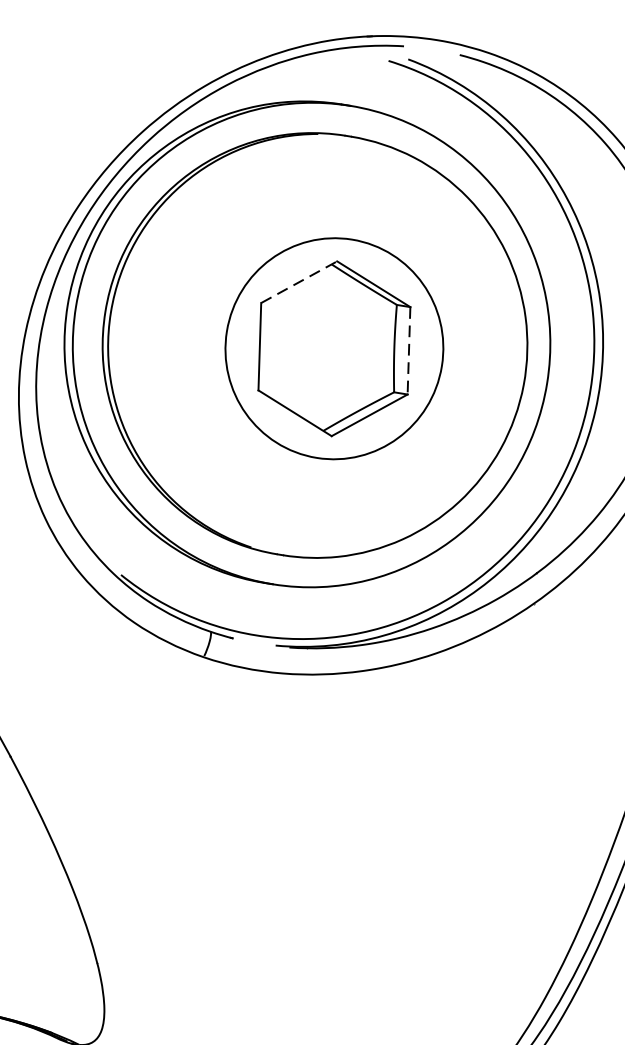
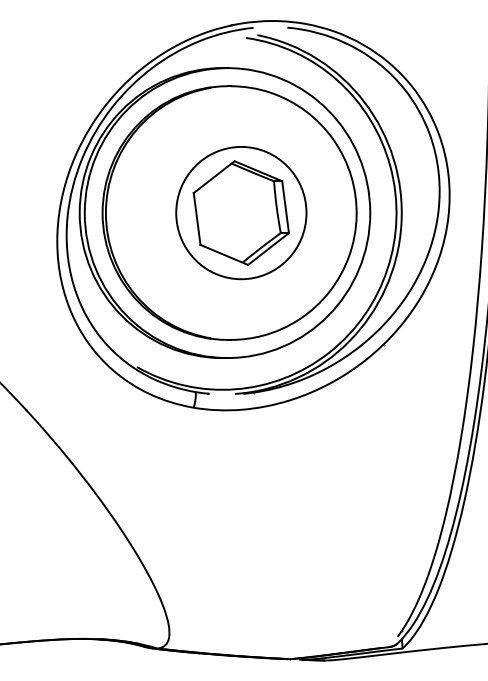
line: (299, 282) -> (214, 177), dashed -> solid
line: (408, 351) -> (285, 207), dashed -> solid

